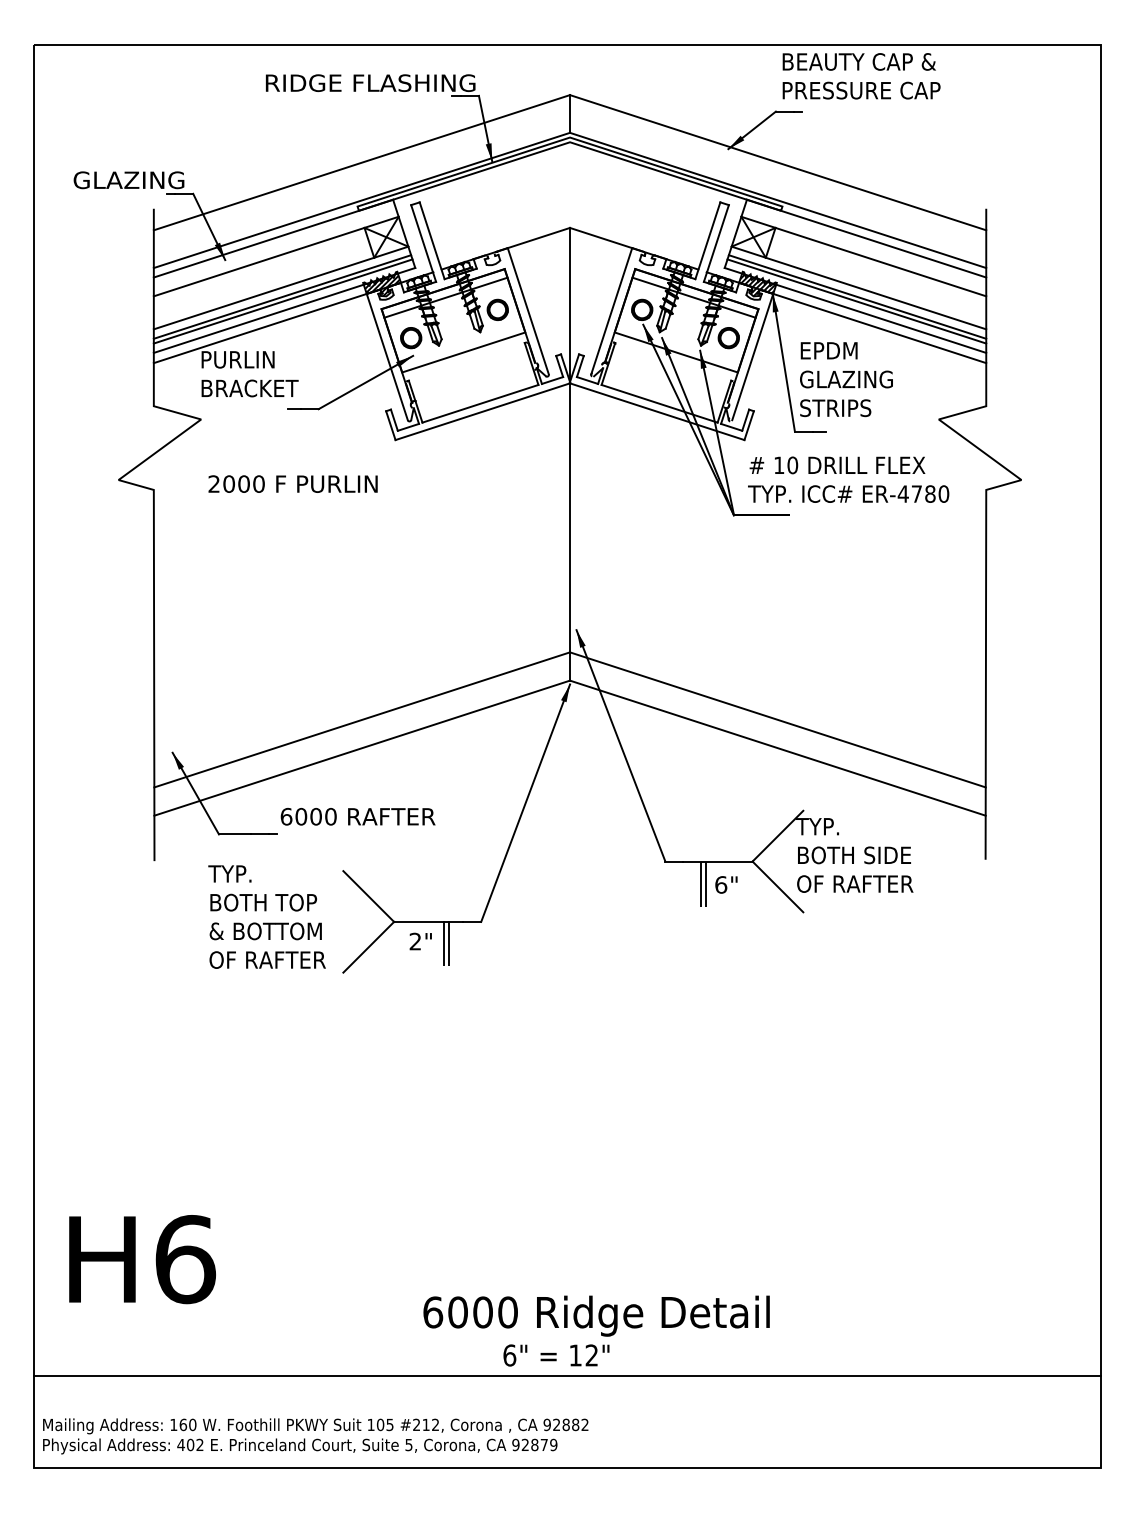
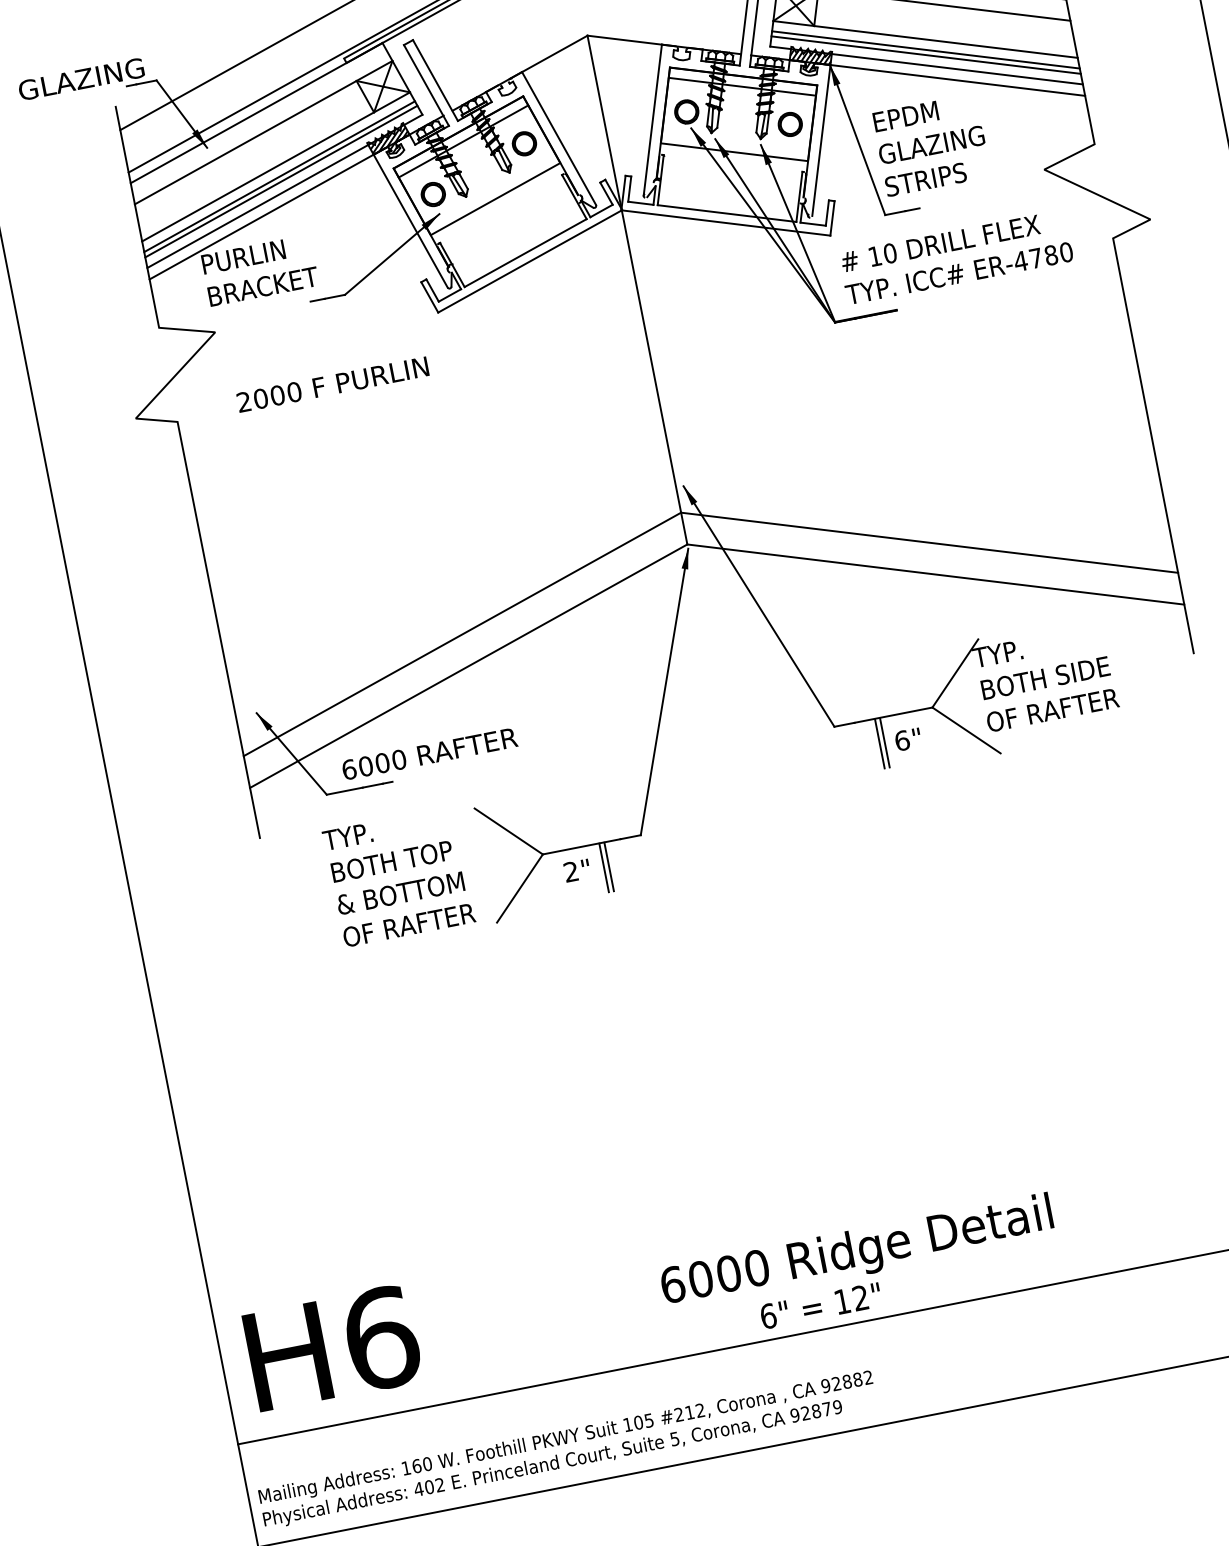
text: (357, 816) -> (429, 753), moved
text: (142, 1259) -> (333, 1347), moved

